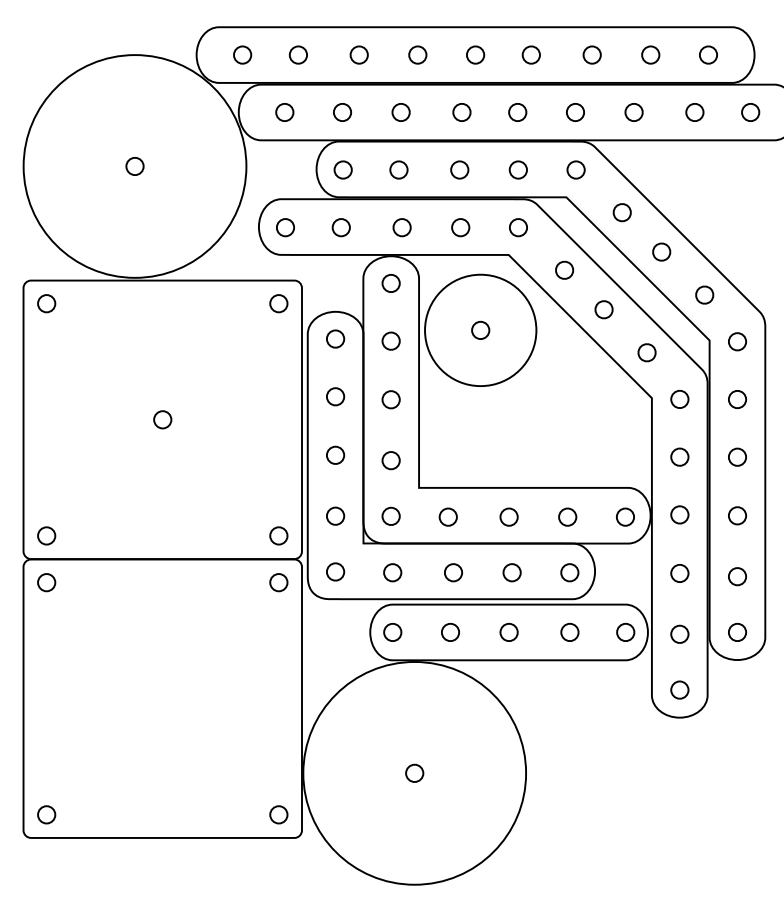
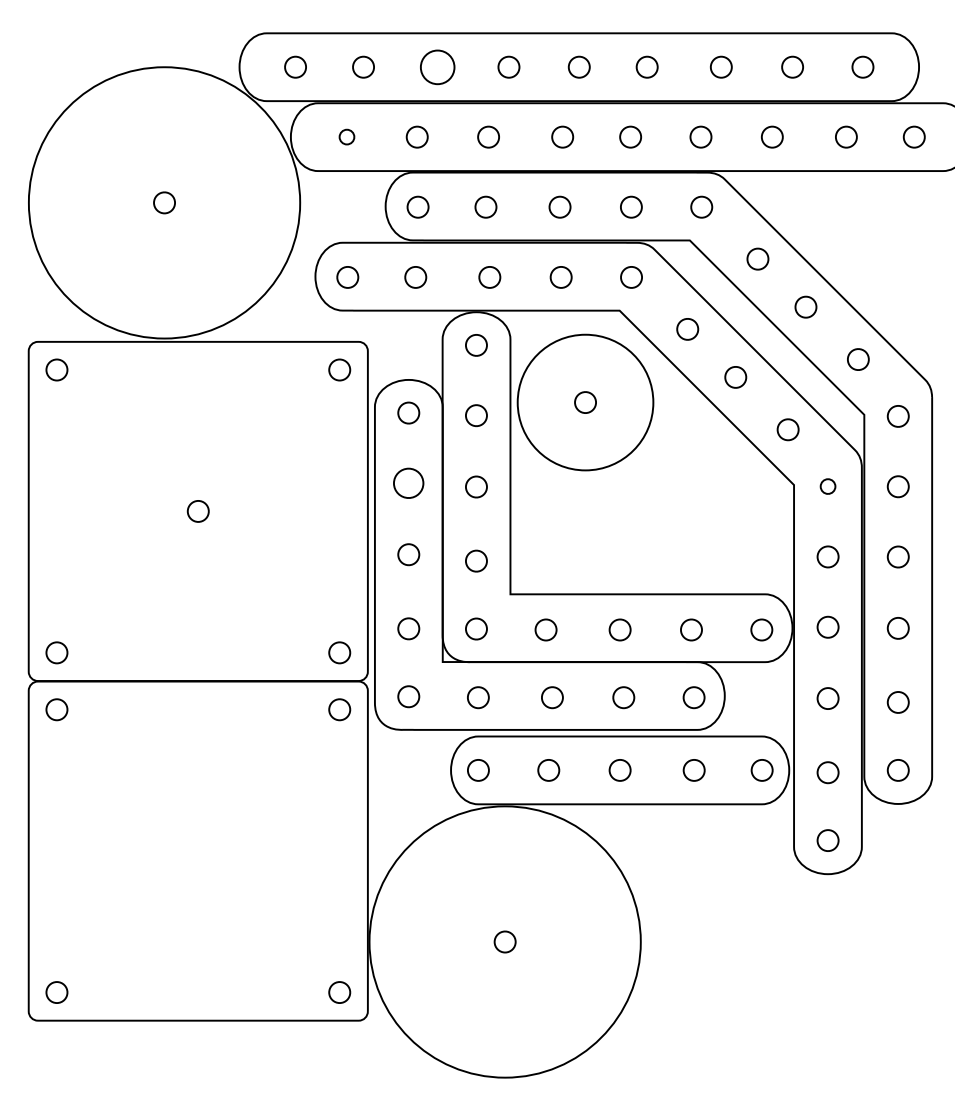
part: (359, 54) -> (437, 66), size x1.6
part: (284, 111) -> (346, 136), size x0.7
part: (335, 396) -> (408, 483), size x1.4
part: (679, 399) -> (827, 486), size x0.7

